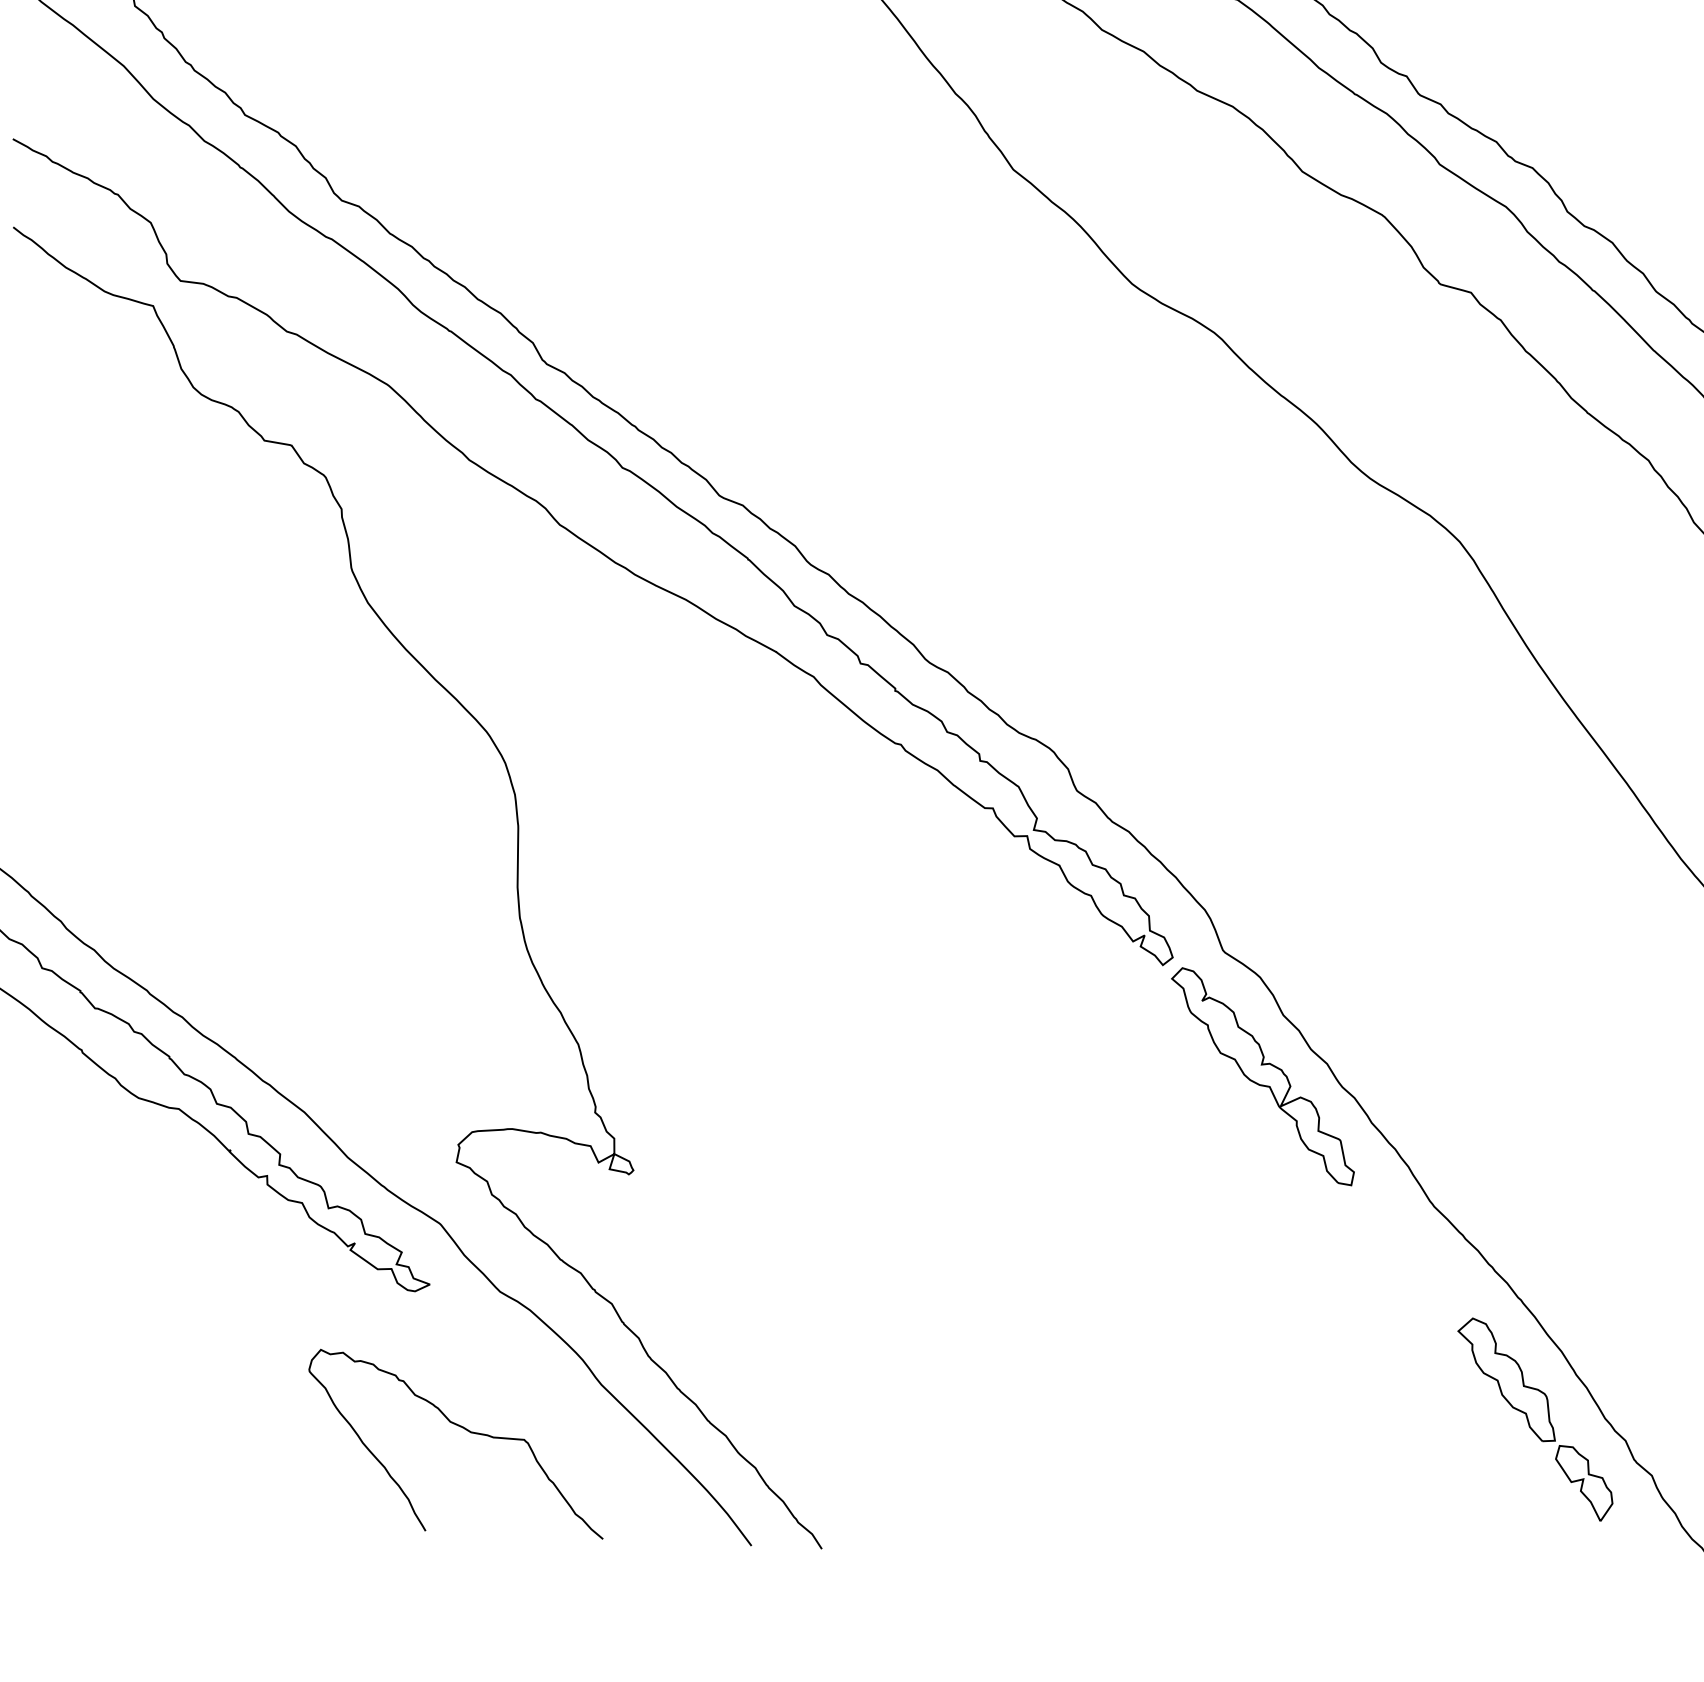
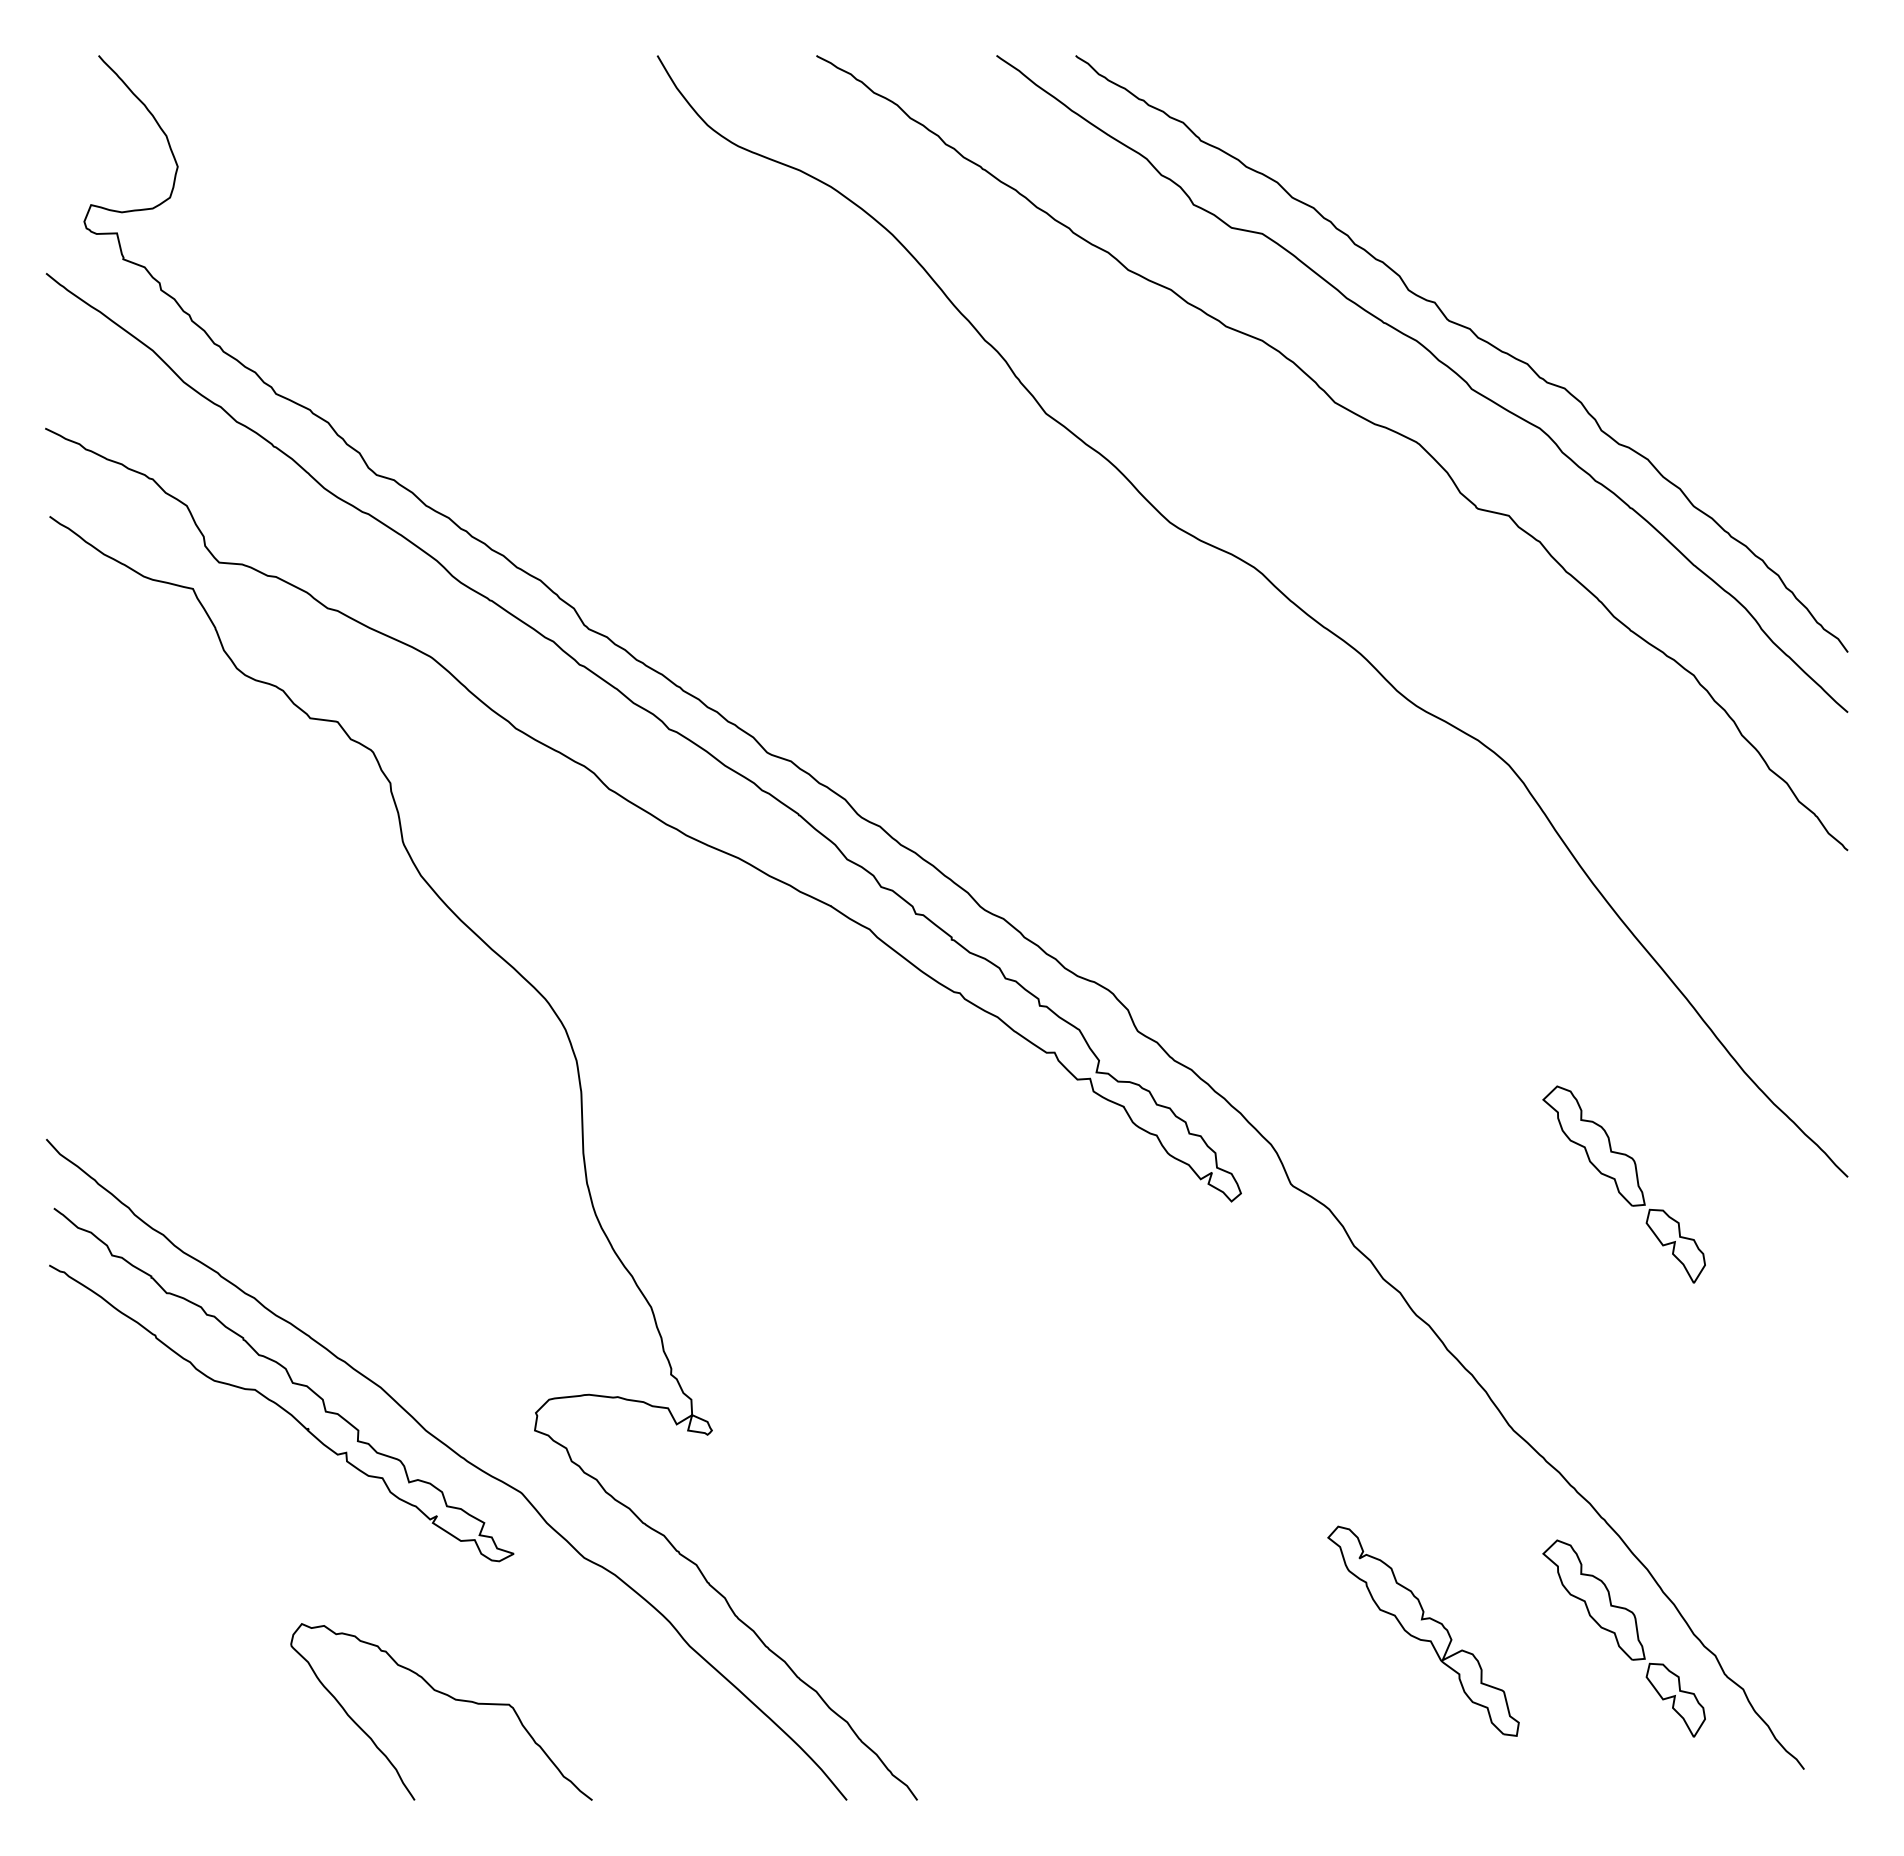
part: (1555, 965) -> (1623, 1184), added
part: (1262, 1075) -> (1423, 1630), moved
curve: (465, 1429) -> (449, 1697), moved

